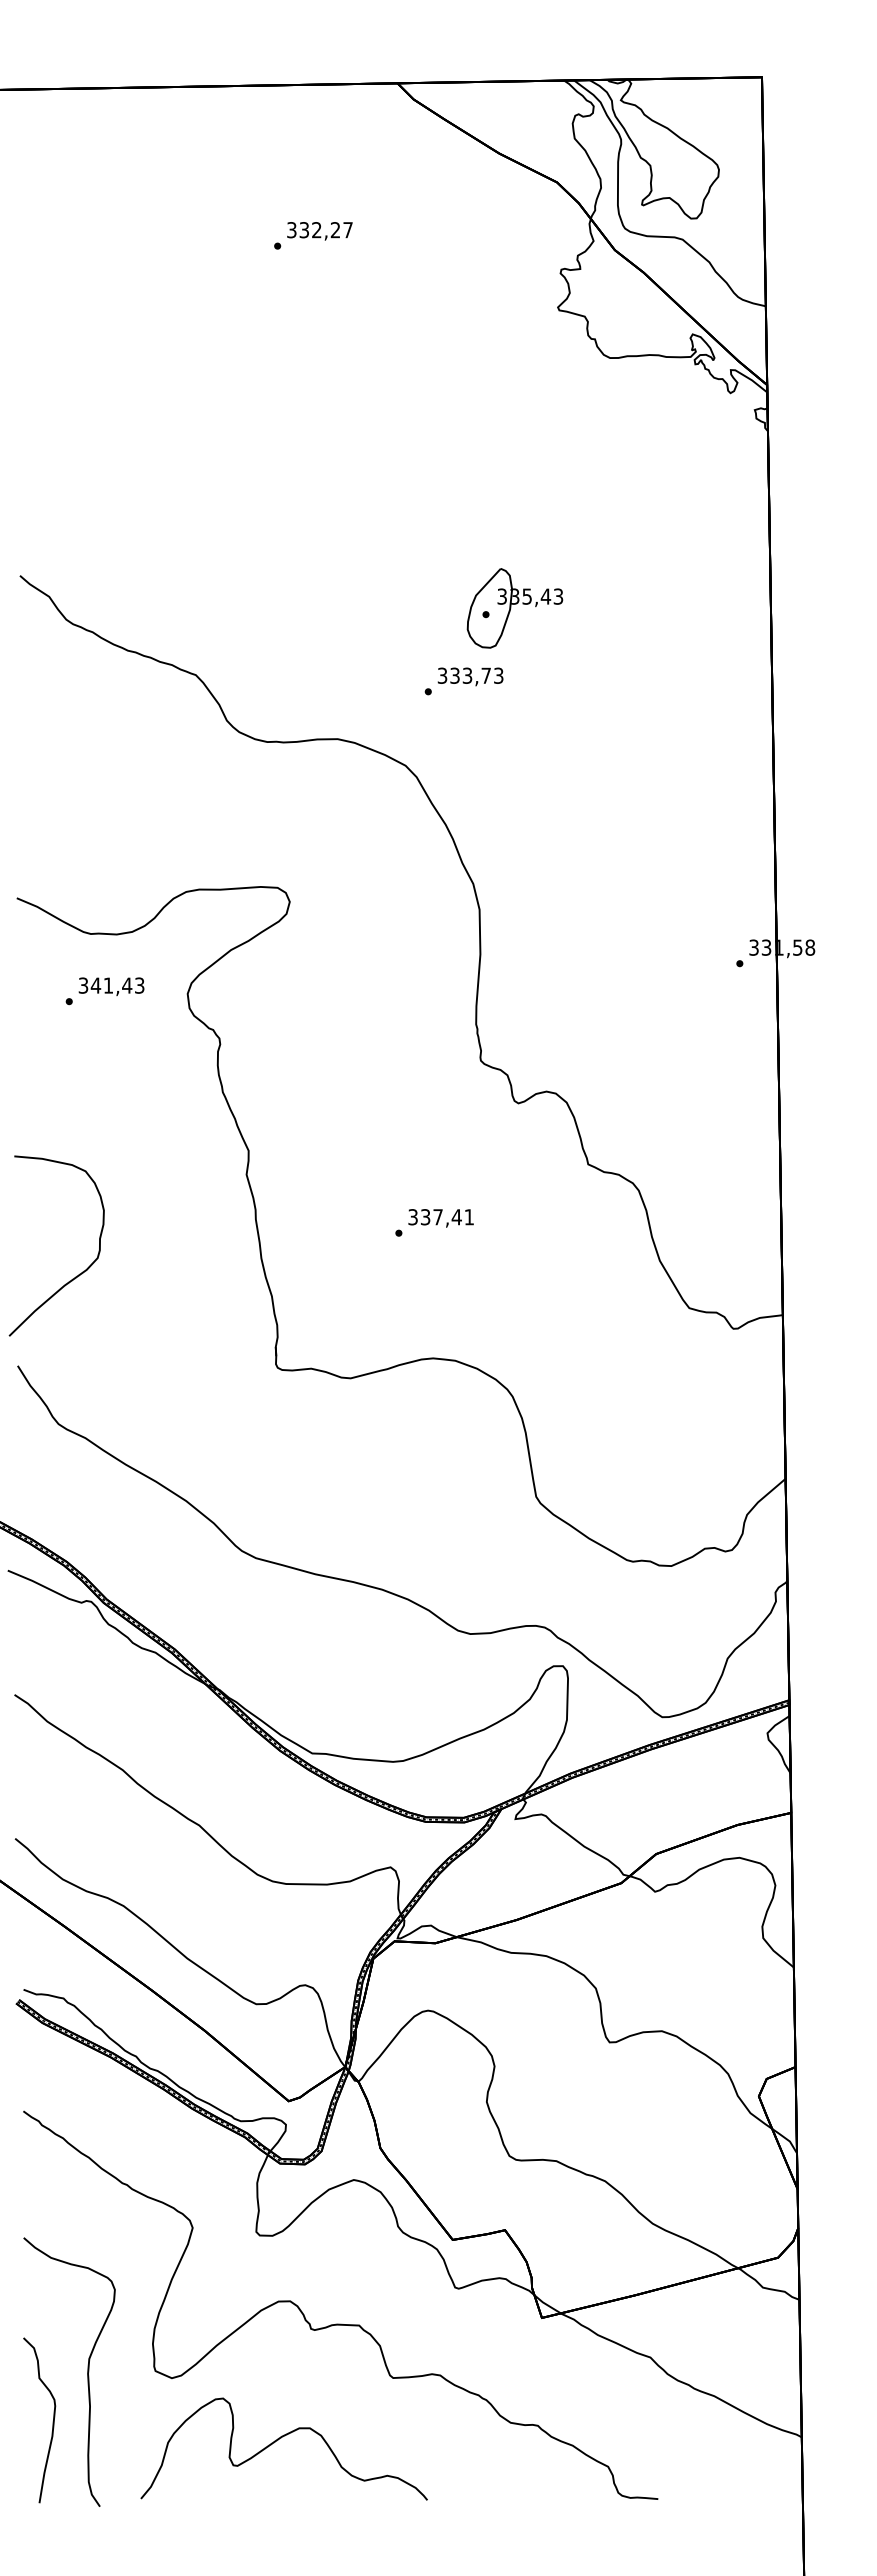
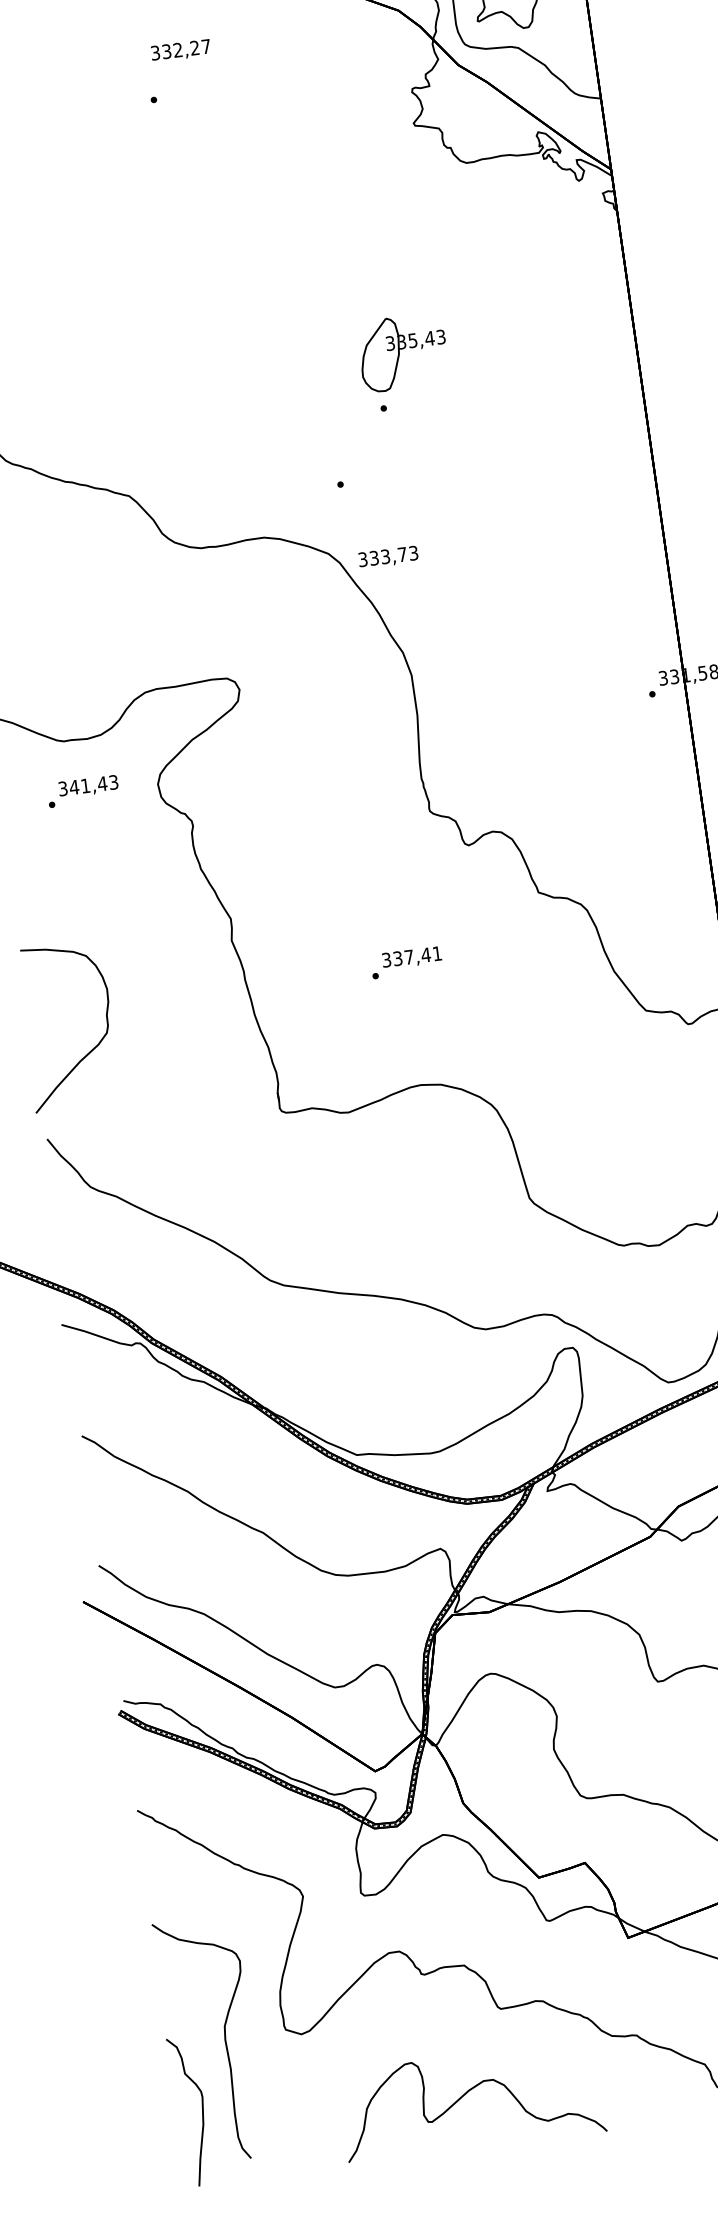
text: (319, 231) -> (180, 51), moved
part: (514, 608) -> (402, 352), moved
text: (470, 676) -> (388, 557), moved
curve: (52, 2421) -> (201, 2111), moved
curve: (278, 2440) -> (466, 2094), moved

